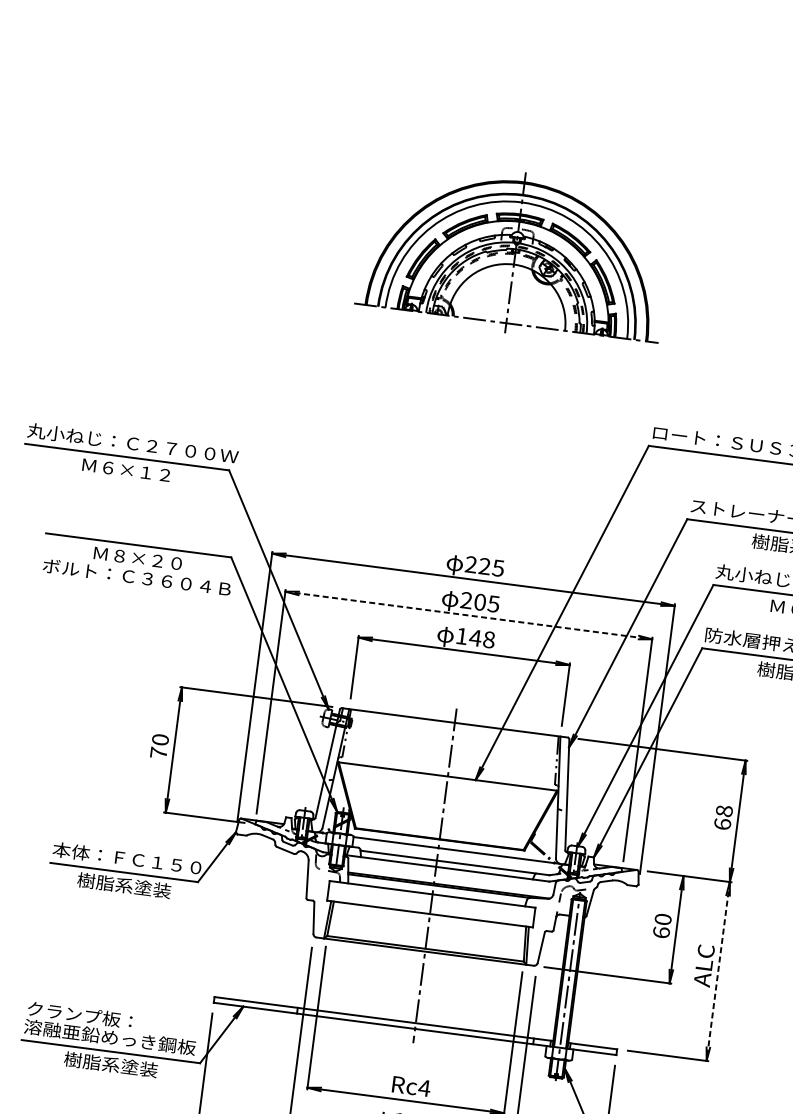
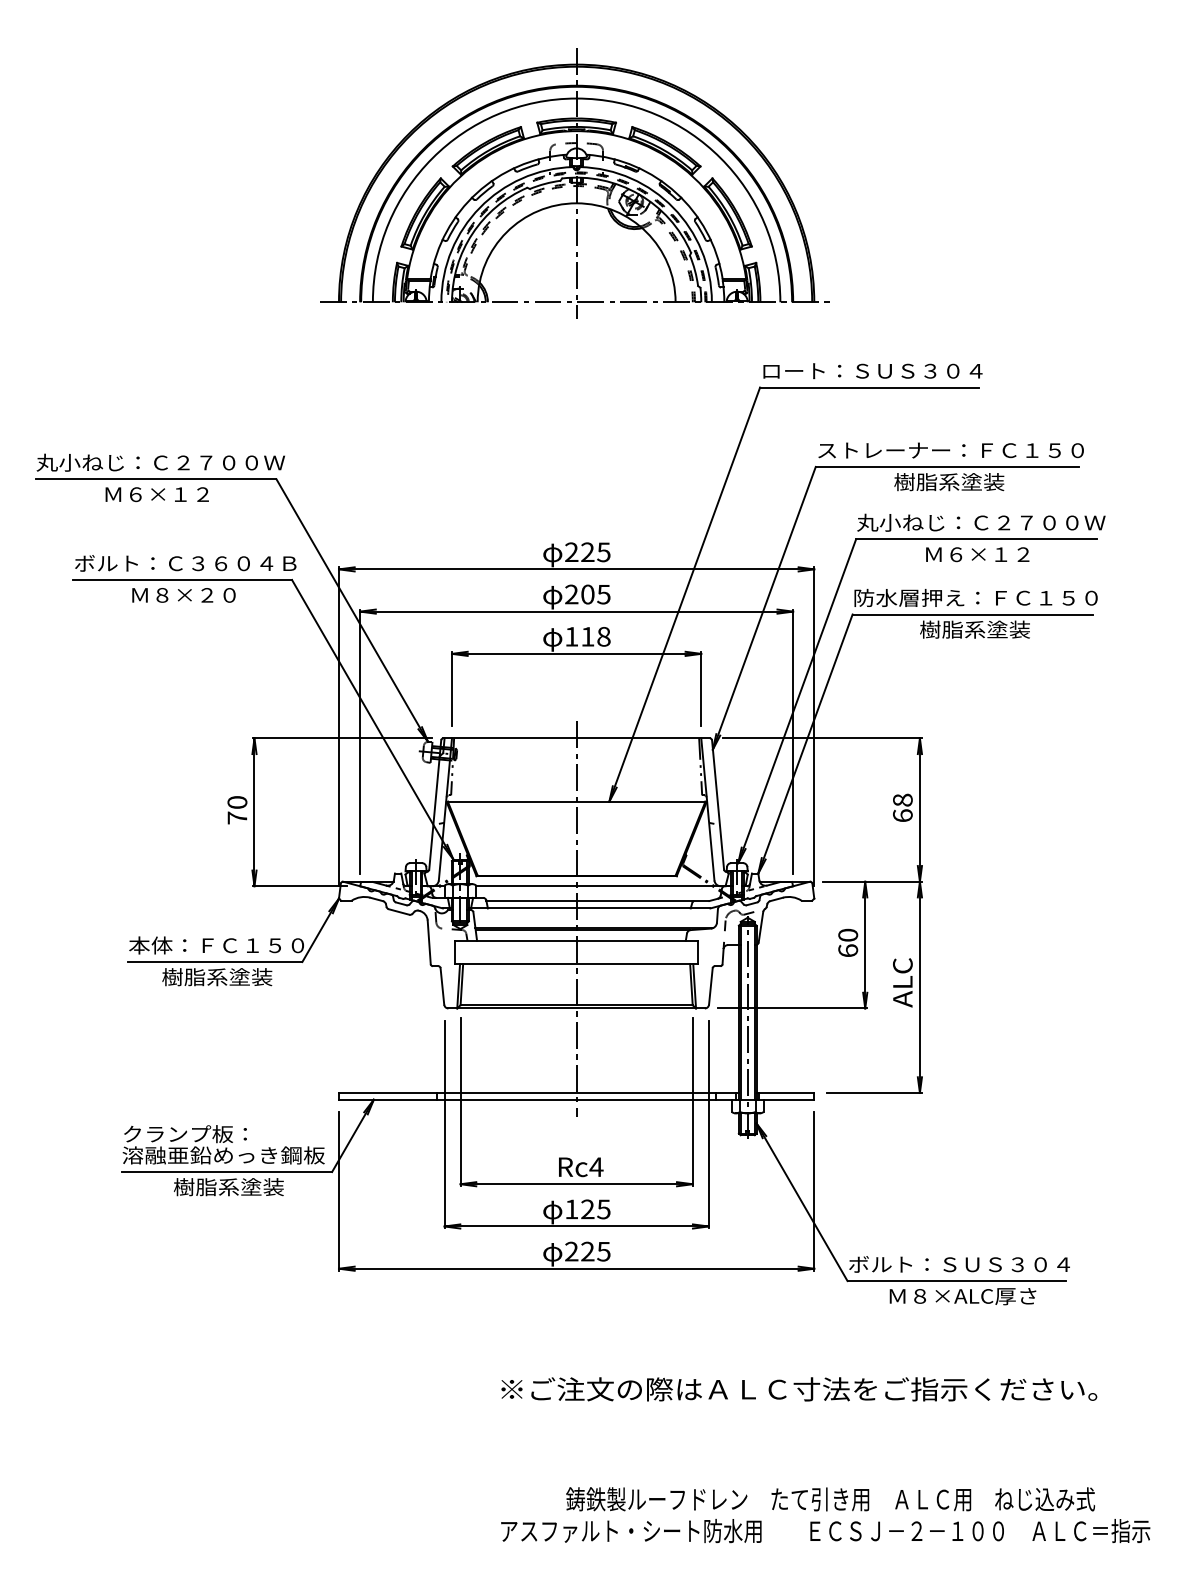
part: (514, 252) -> (574, 183), size x1.43
text: (136, 577) -> (185, 563), moved
line: (468, 615) -> (576, 611), dashed -> solid
text: (475, 637) -> (587, 636), 148 -> 118
line: (717, 971) -> (919, 987), dashed -> solid

